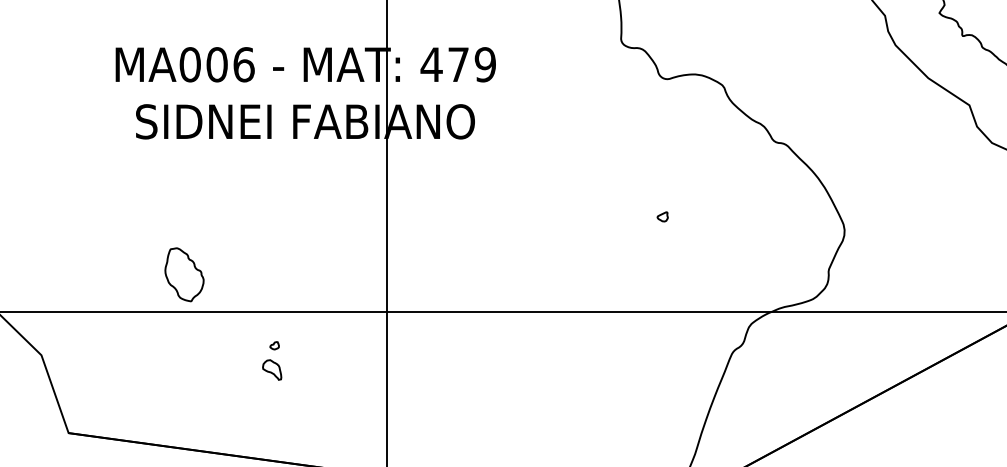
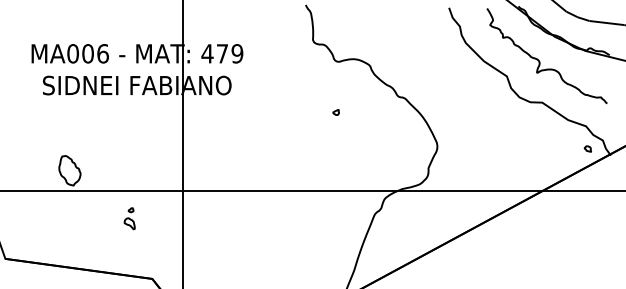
part: (661, 216) -> (335, 112), moved
part: (271, 360) -> (129, 218), moved

